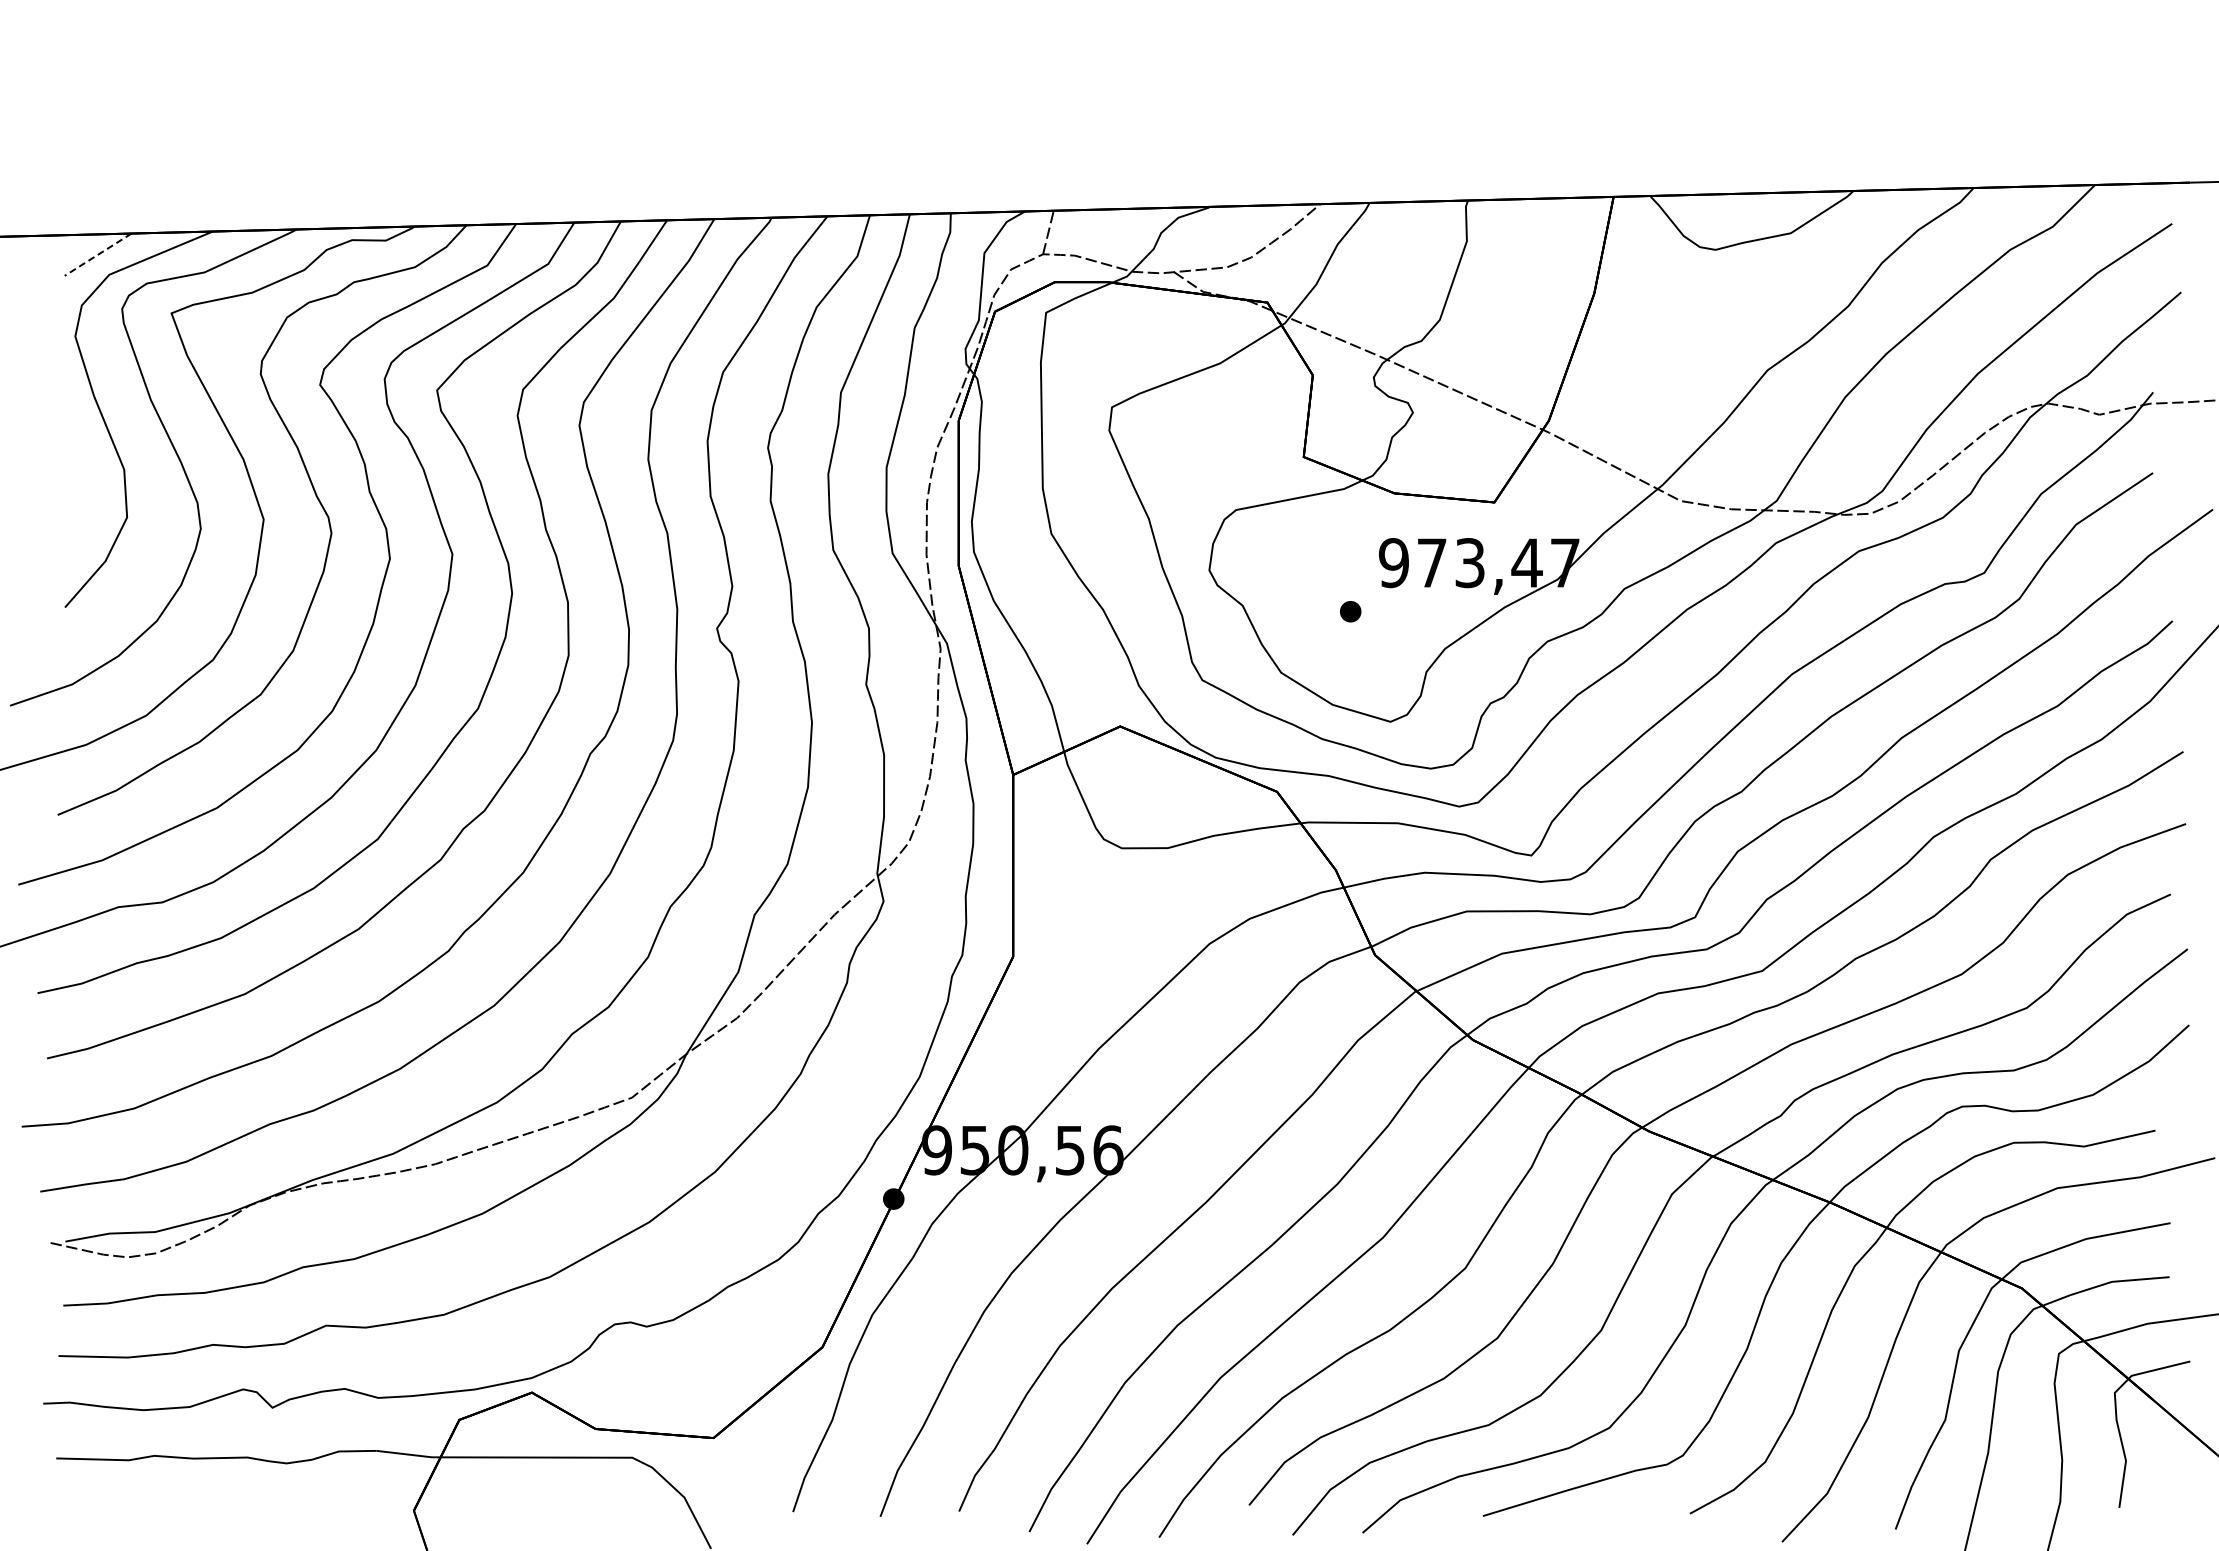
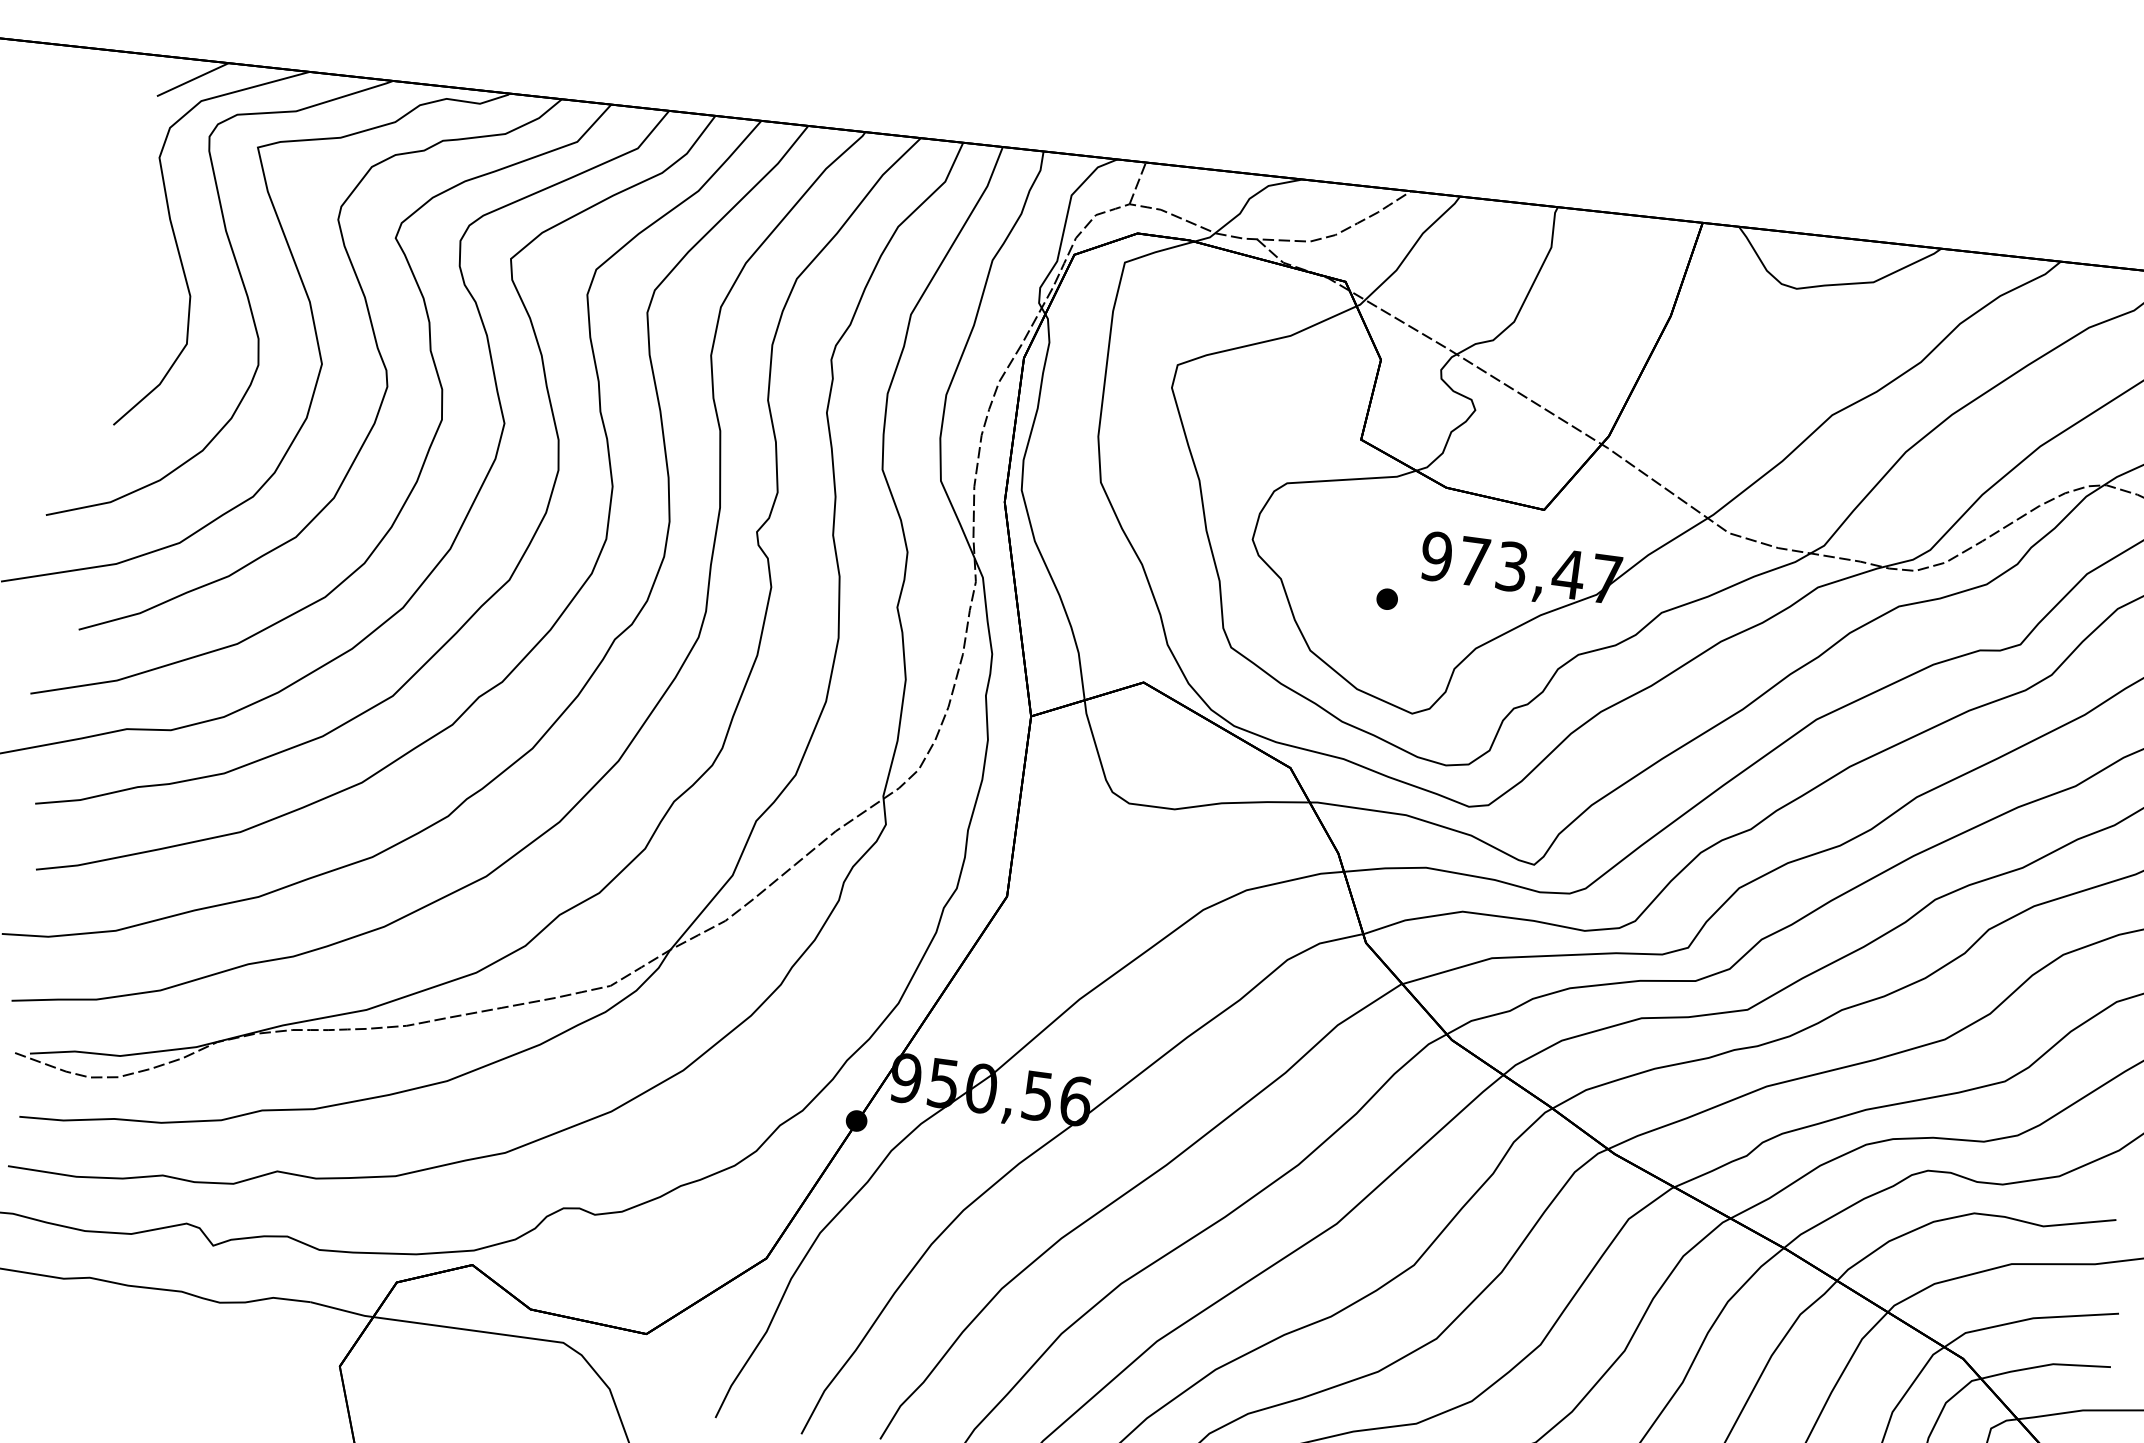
line: (98, 254) -> (193, 79), dashed -> solid

